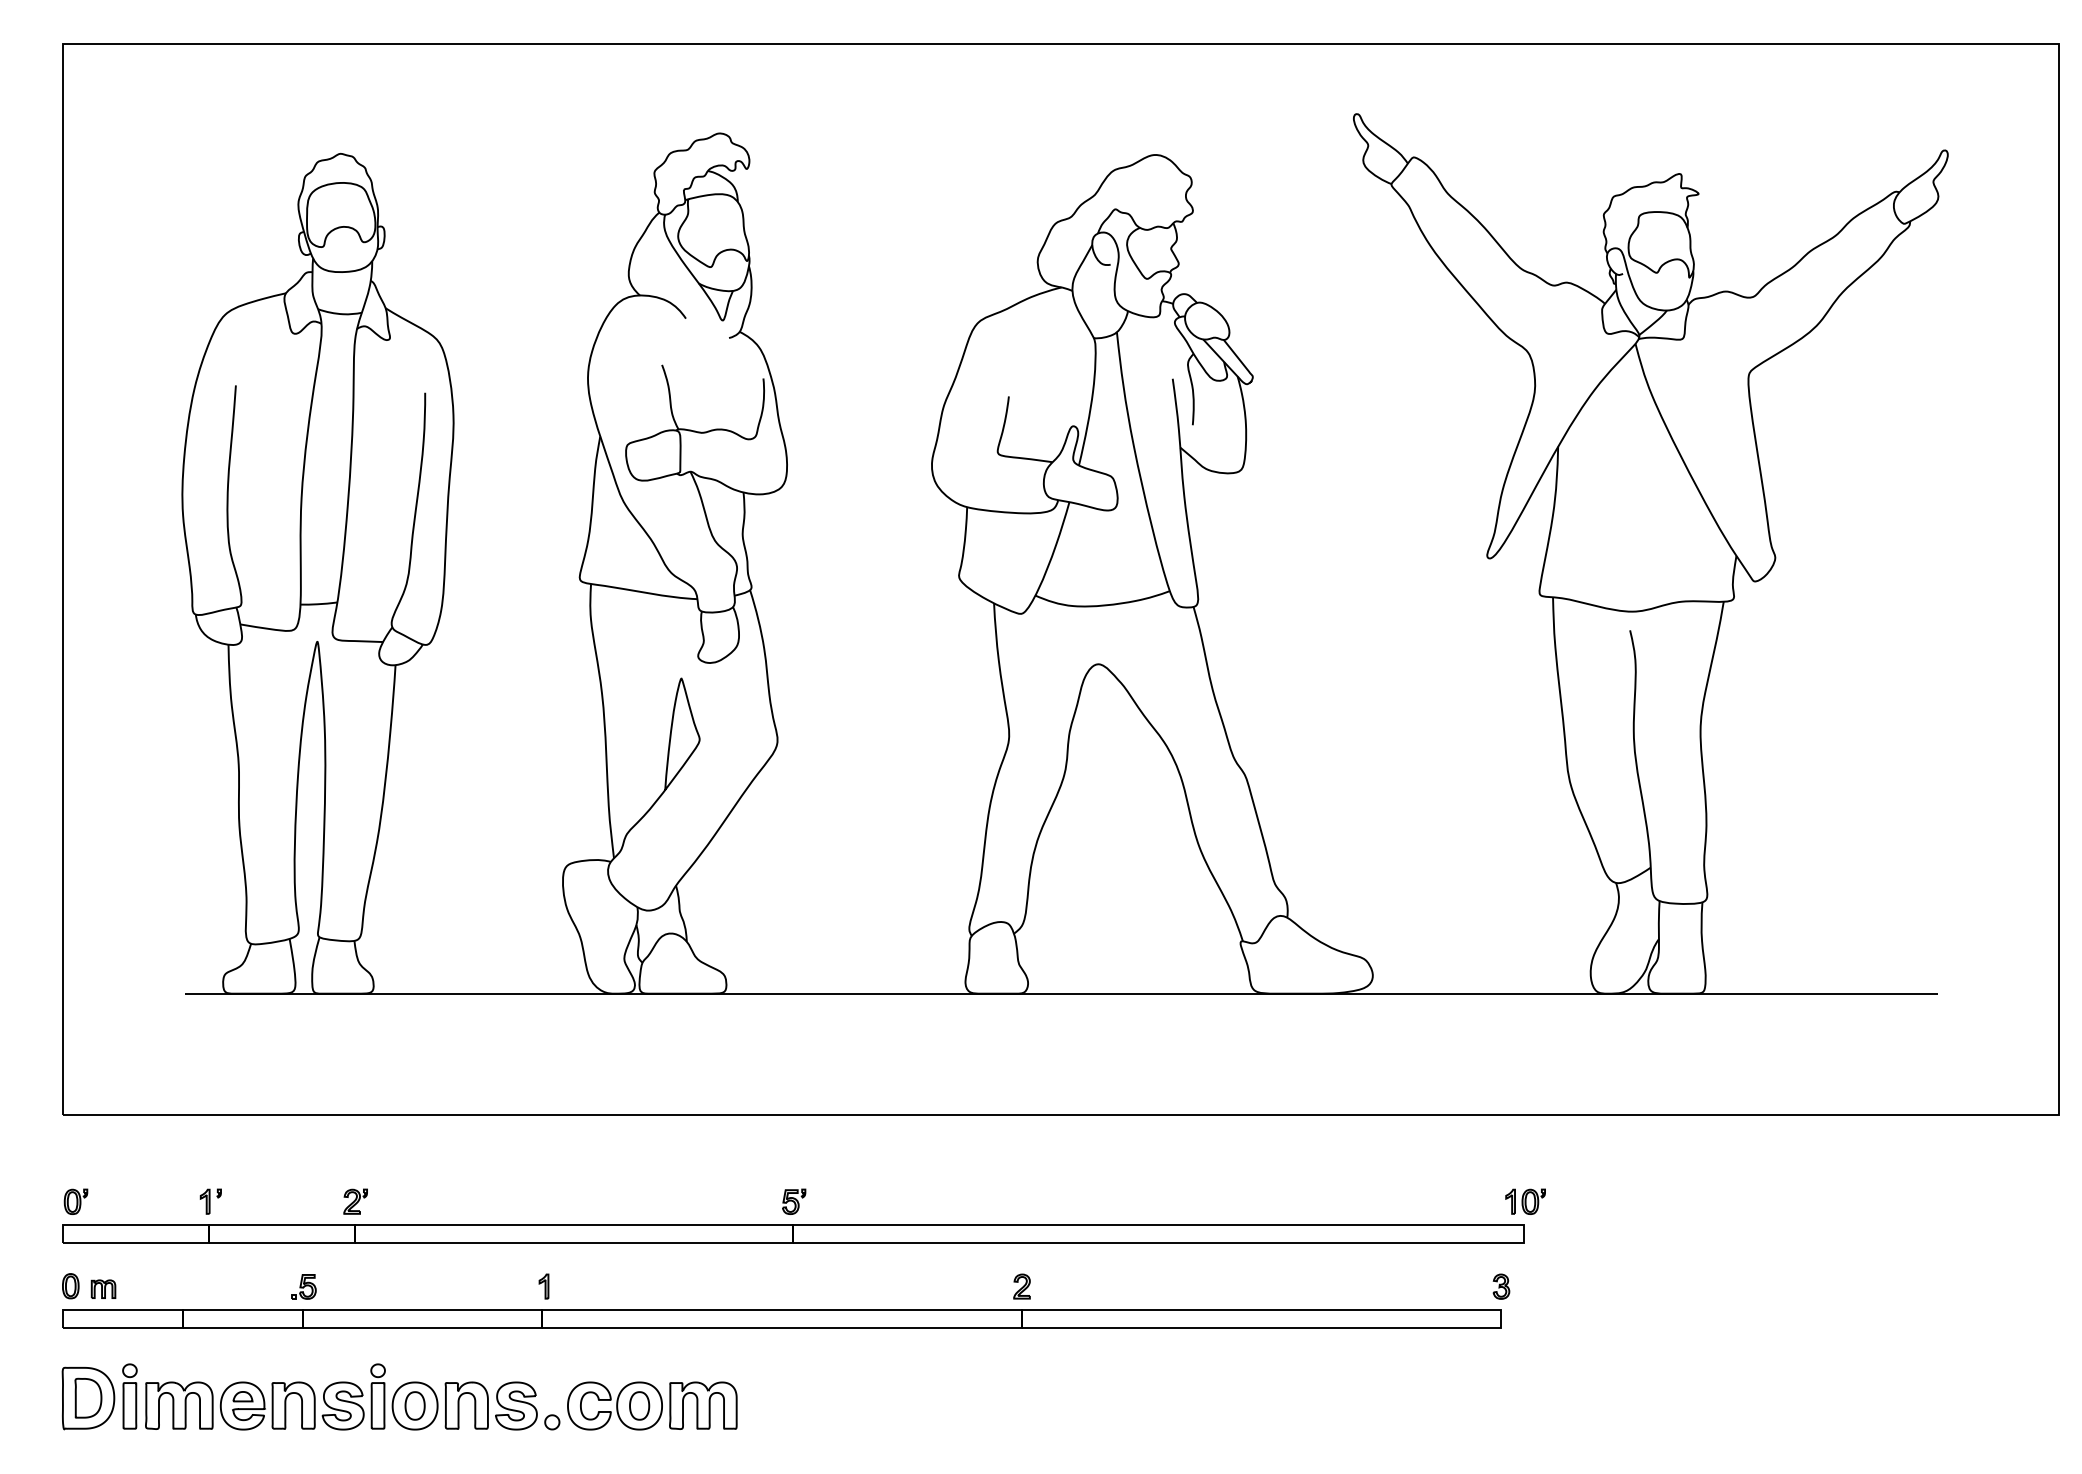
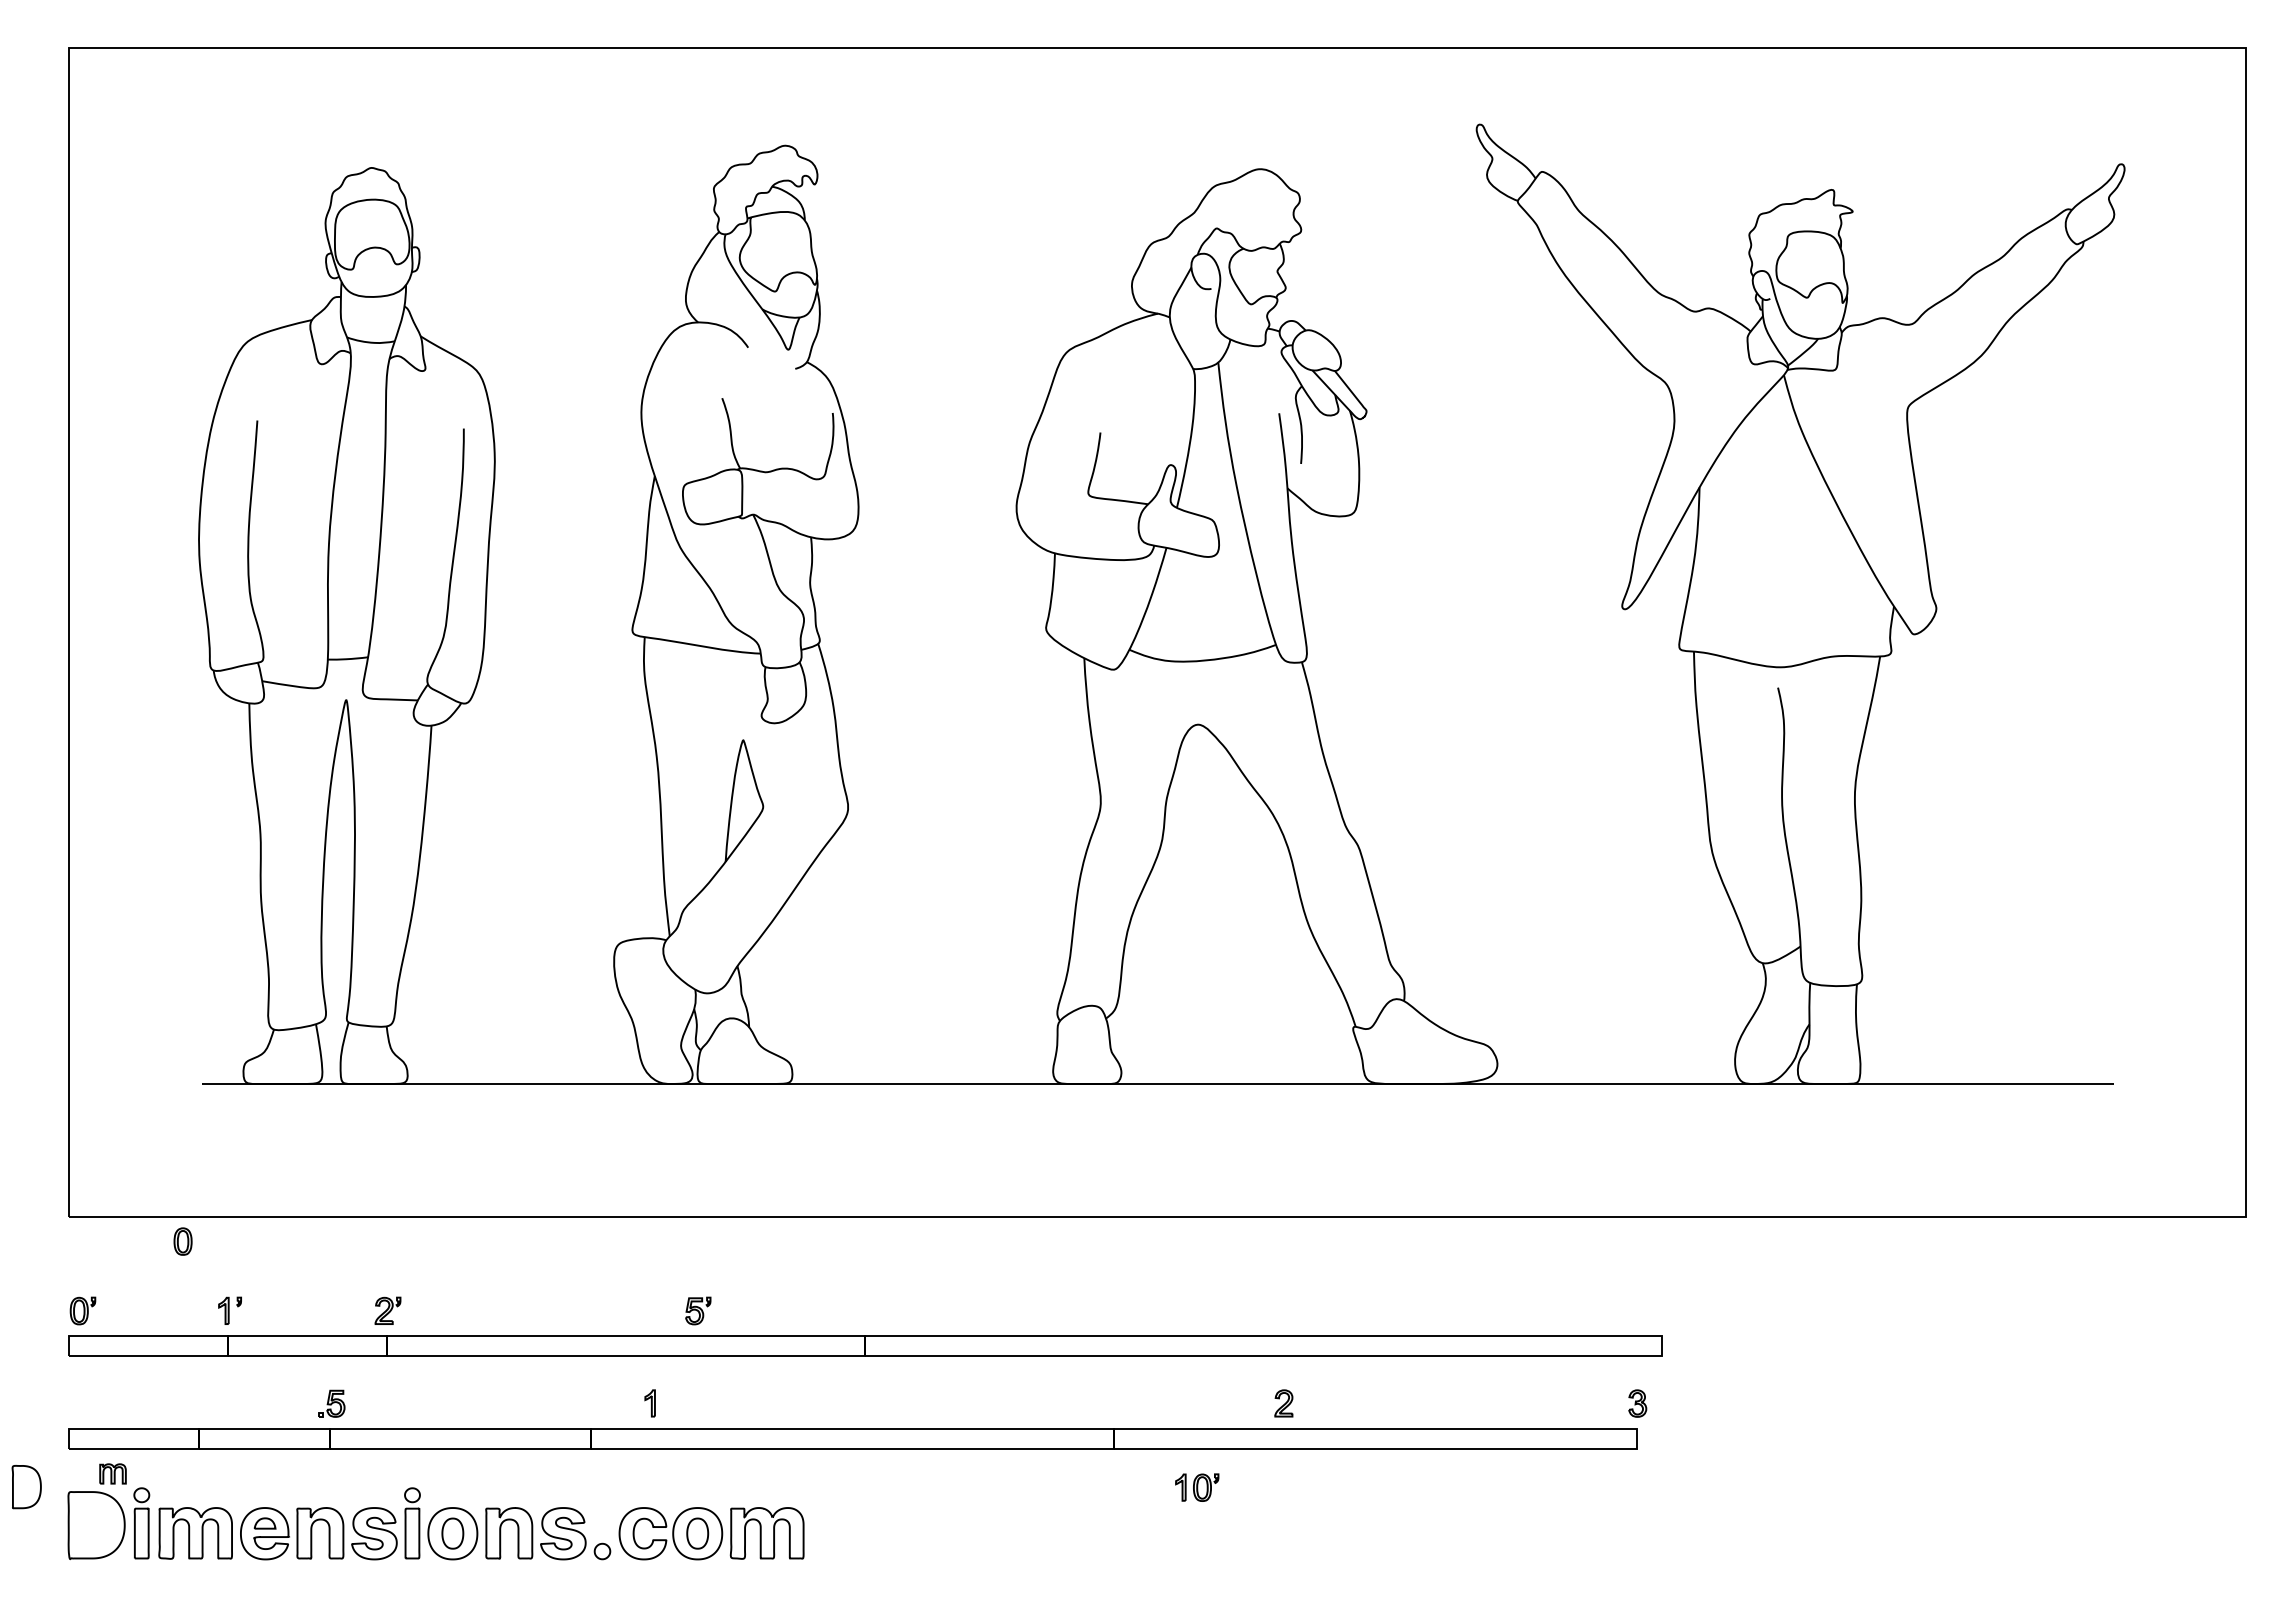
part: (794, 1201) -> (698, 1310), moved
part: (1525, 1201) -> (1197, 1487), moved
part: (70, 1286) -> (182, 1241), moved
part: (543, 1286) -> (649, 1403), moved
part: (1021, 1286) -> (1283, 1403), moved
part: (103, 1288) -> (112, 1473), moved
part: (88, 1397) -> (26, 1486), moved

